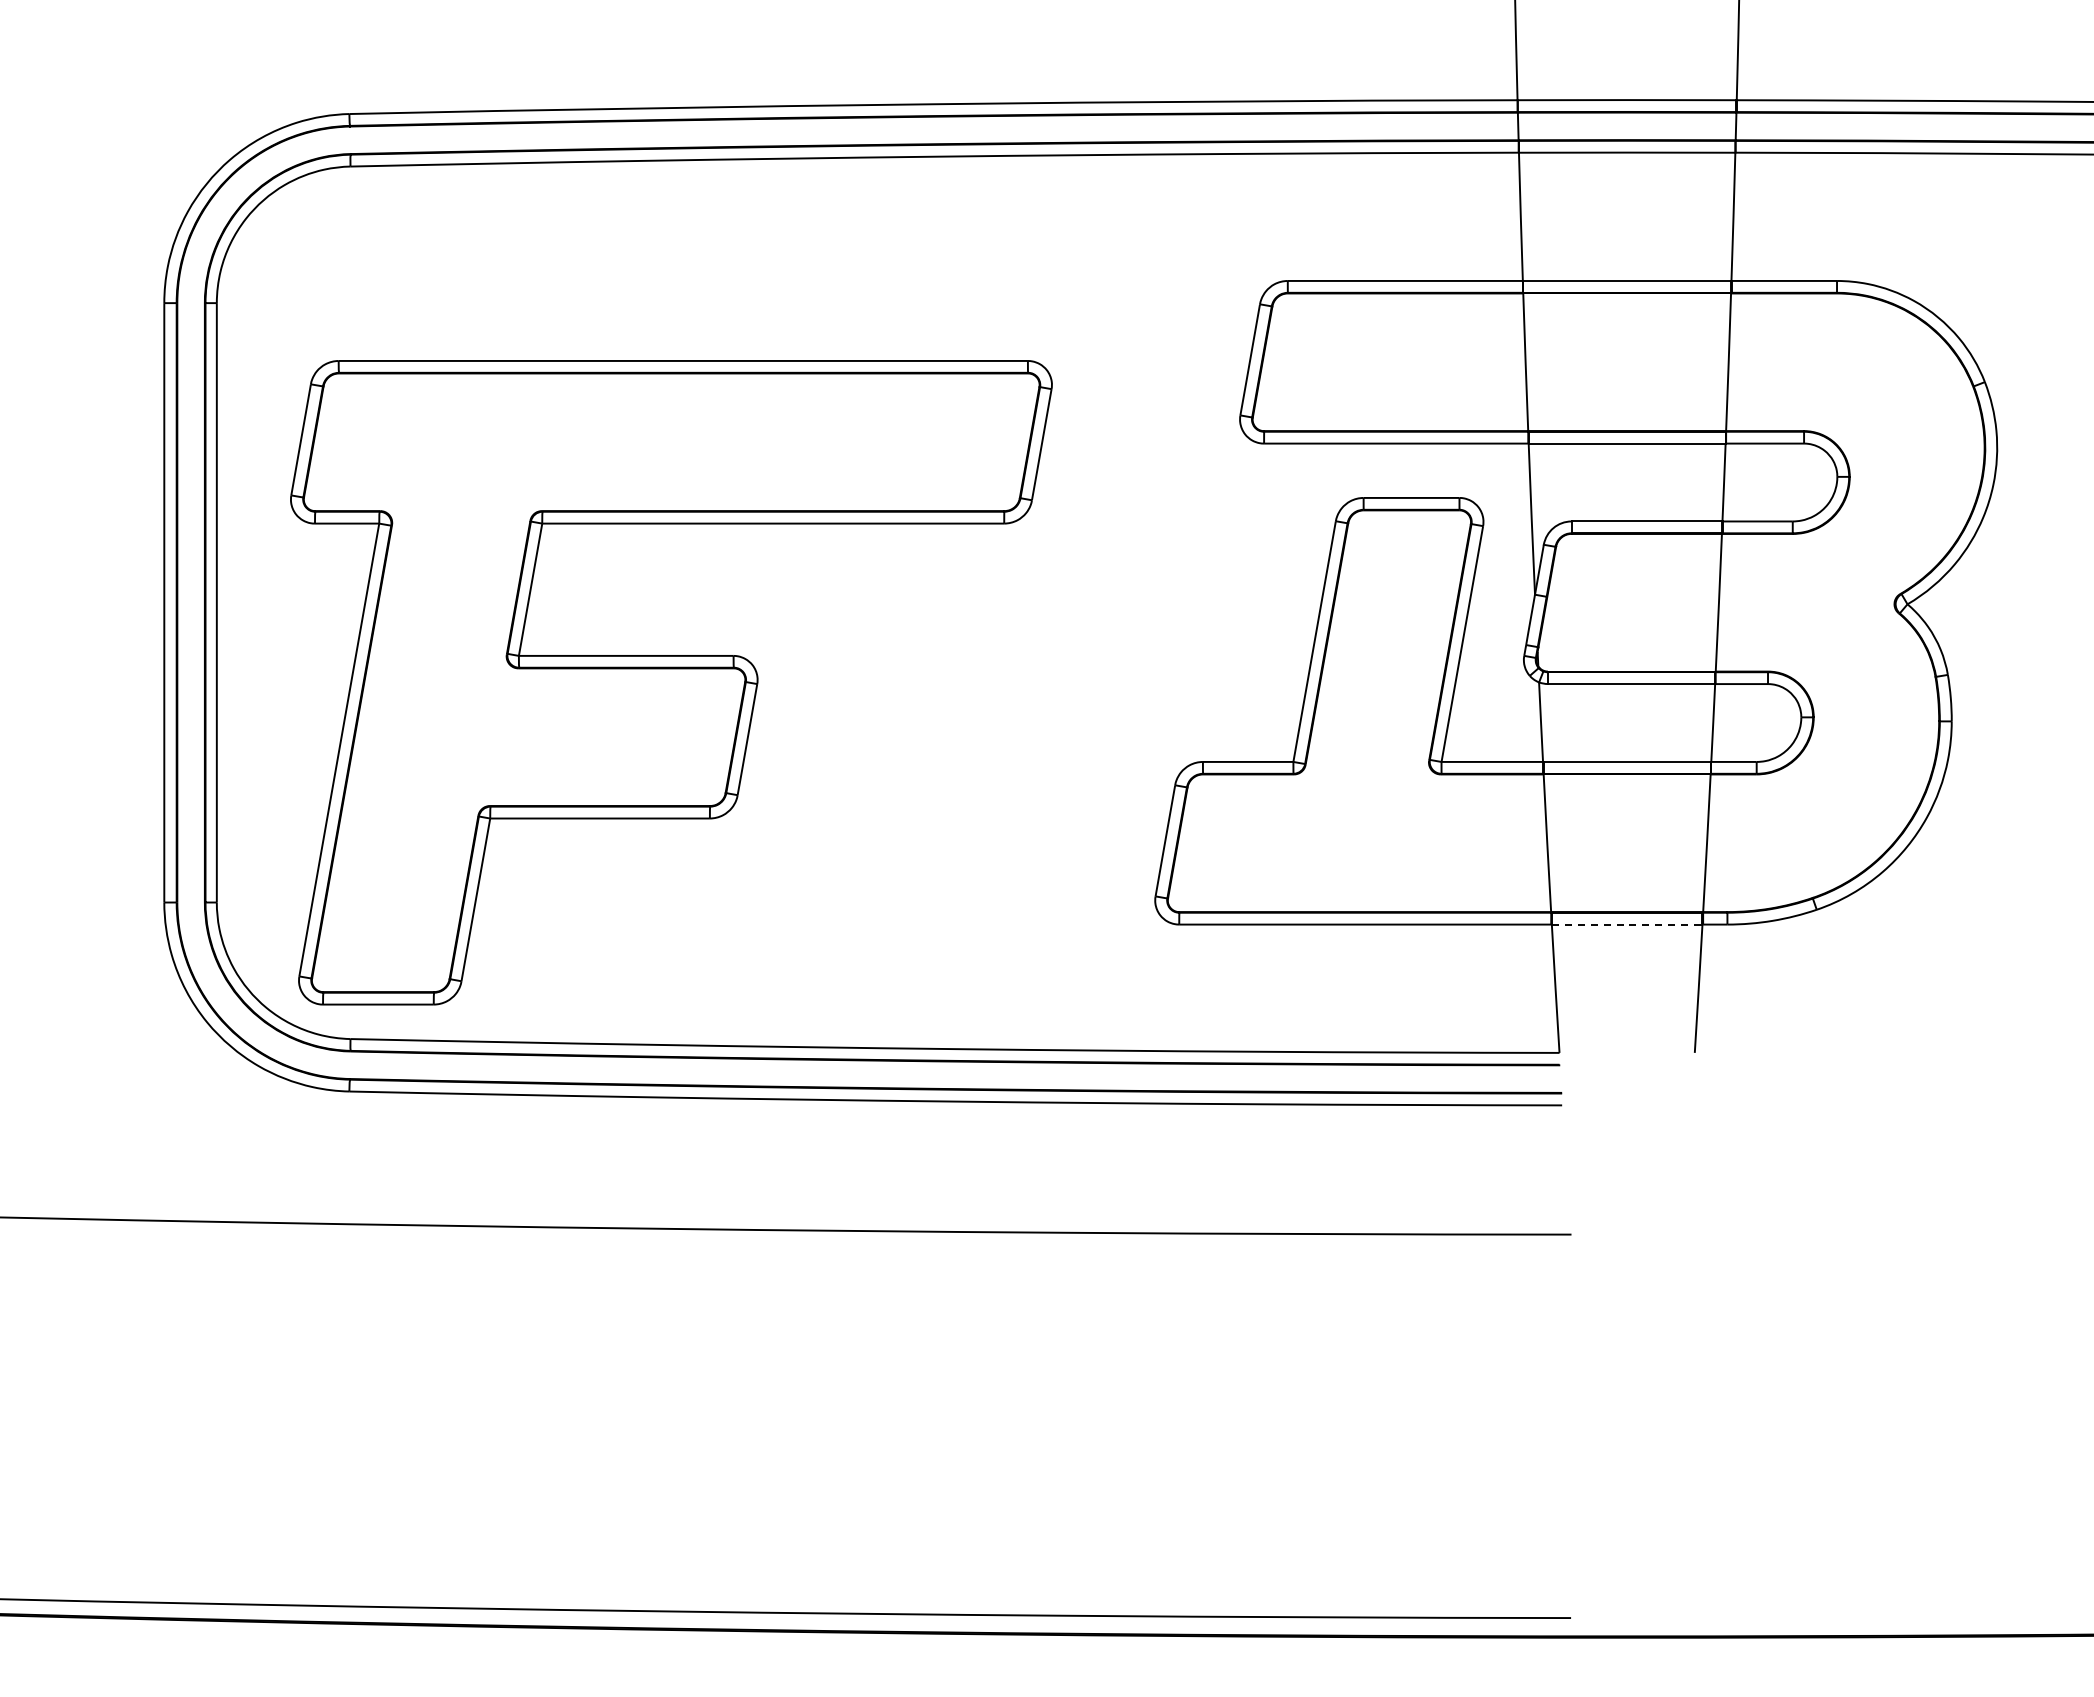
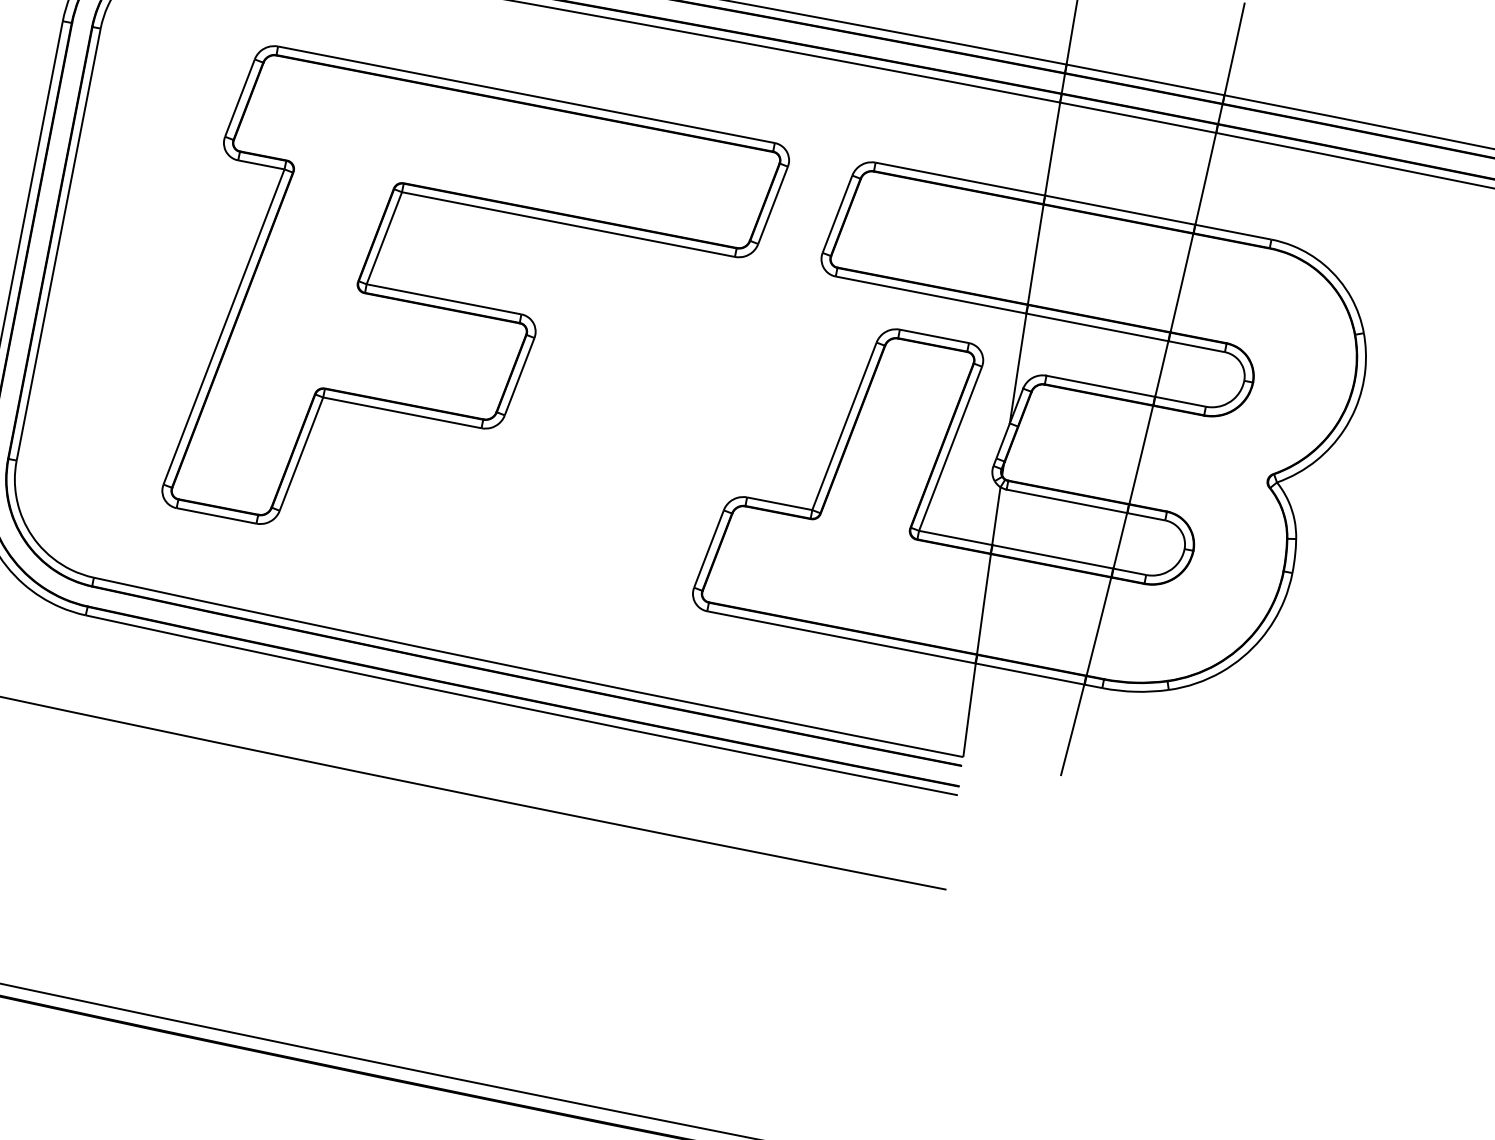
part: (671, 682) -> (472, 324), moved
line: (1627, 924) -> (1030, 674), dashed -> solid

